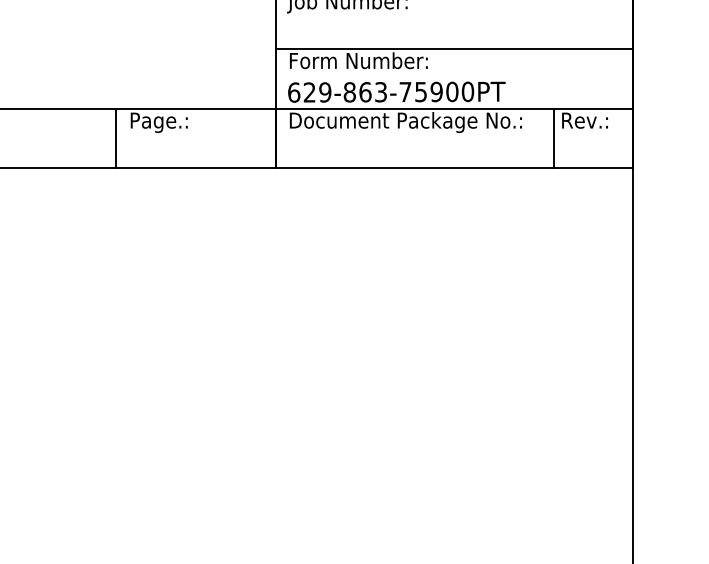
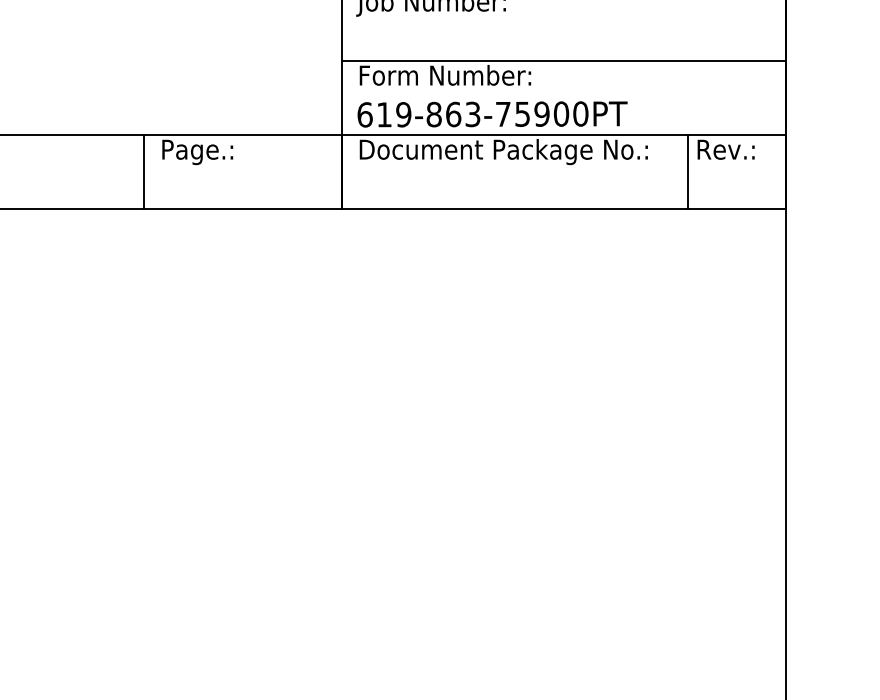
text: (309, 92) -> (384, 114), 629-863-75900PT -> 619-863-75900PT

